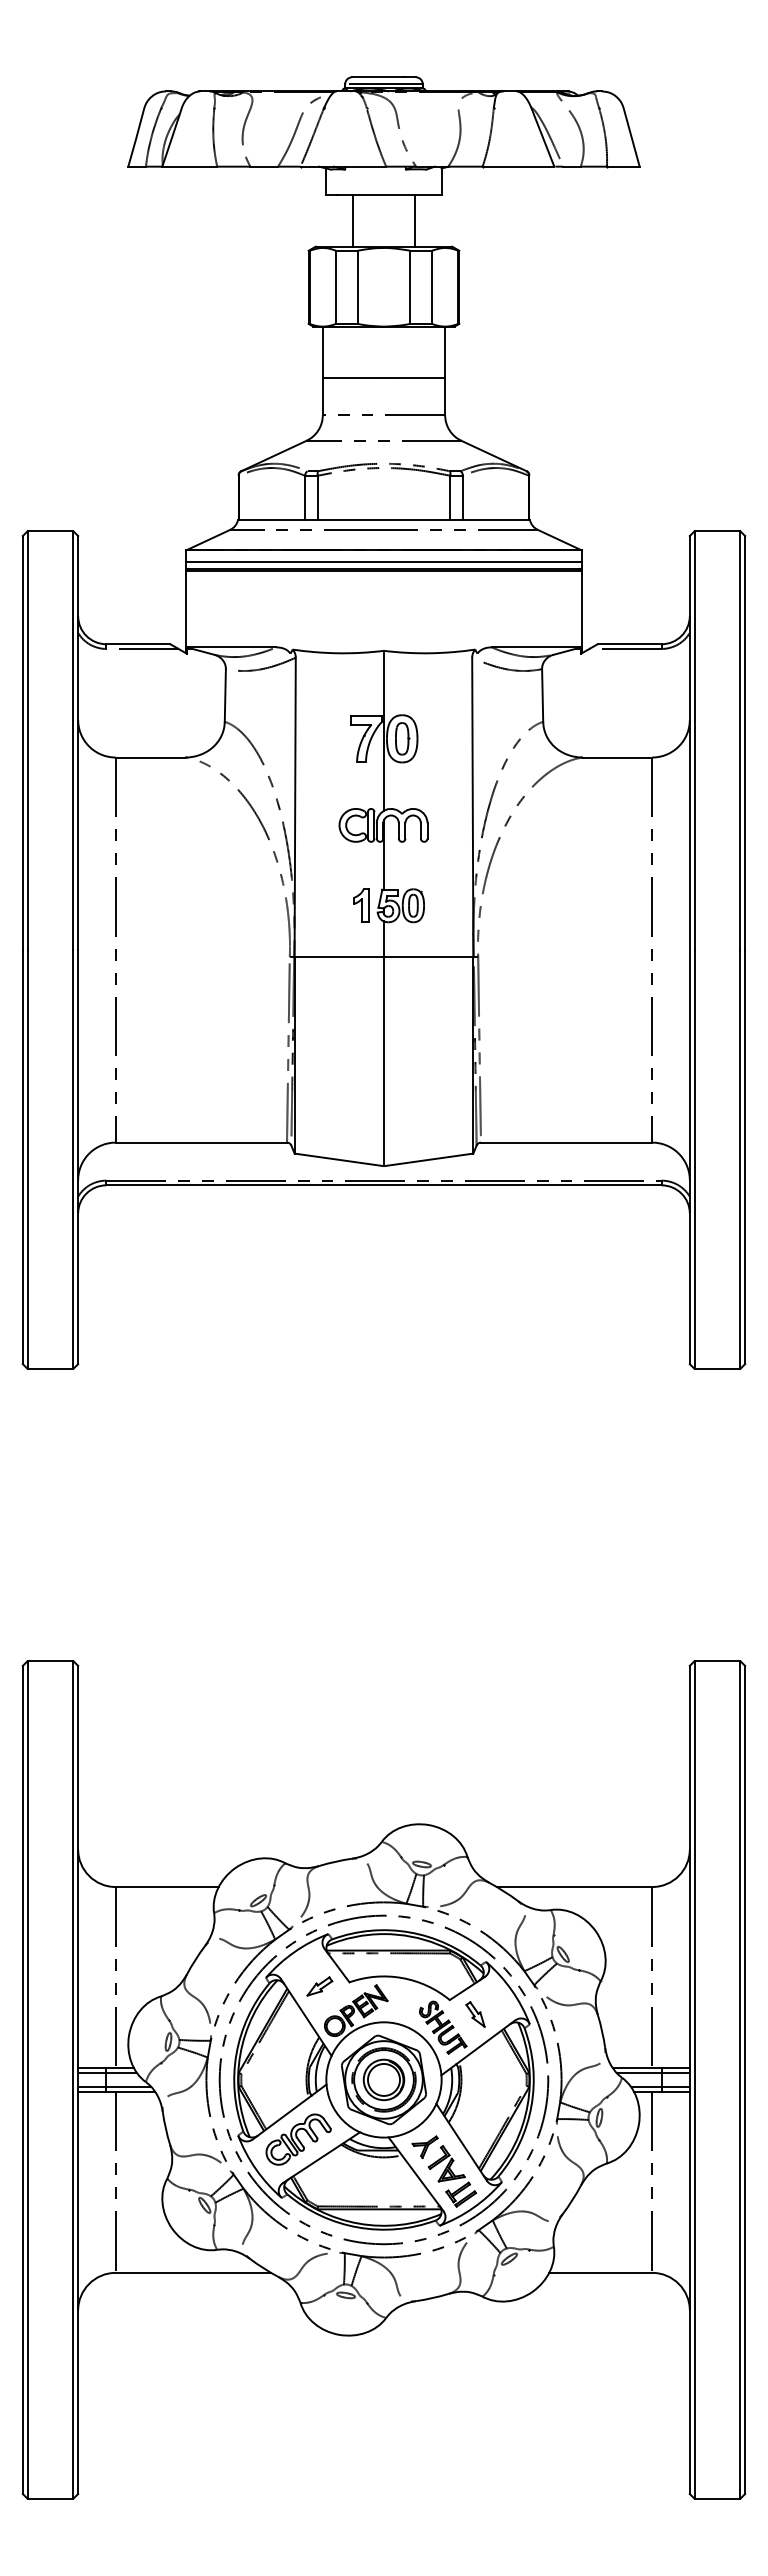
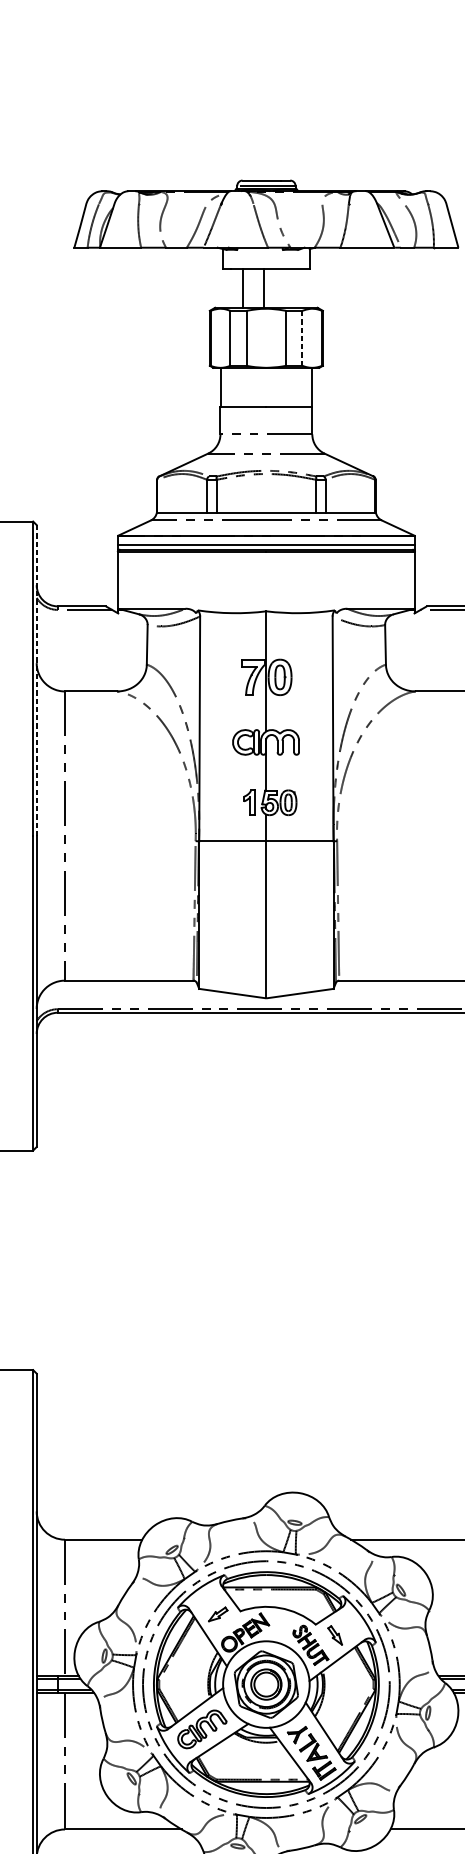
line: (414, 220) -> (263, 288), moved
line: (432, 287) -> (302, 338), solid -> dashed
line: (78, 742) -> (36, 680), solid -> dashed

